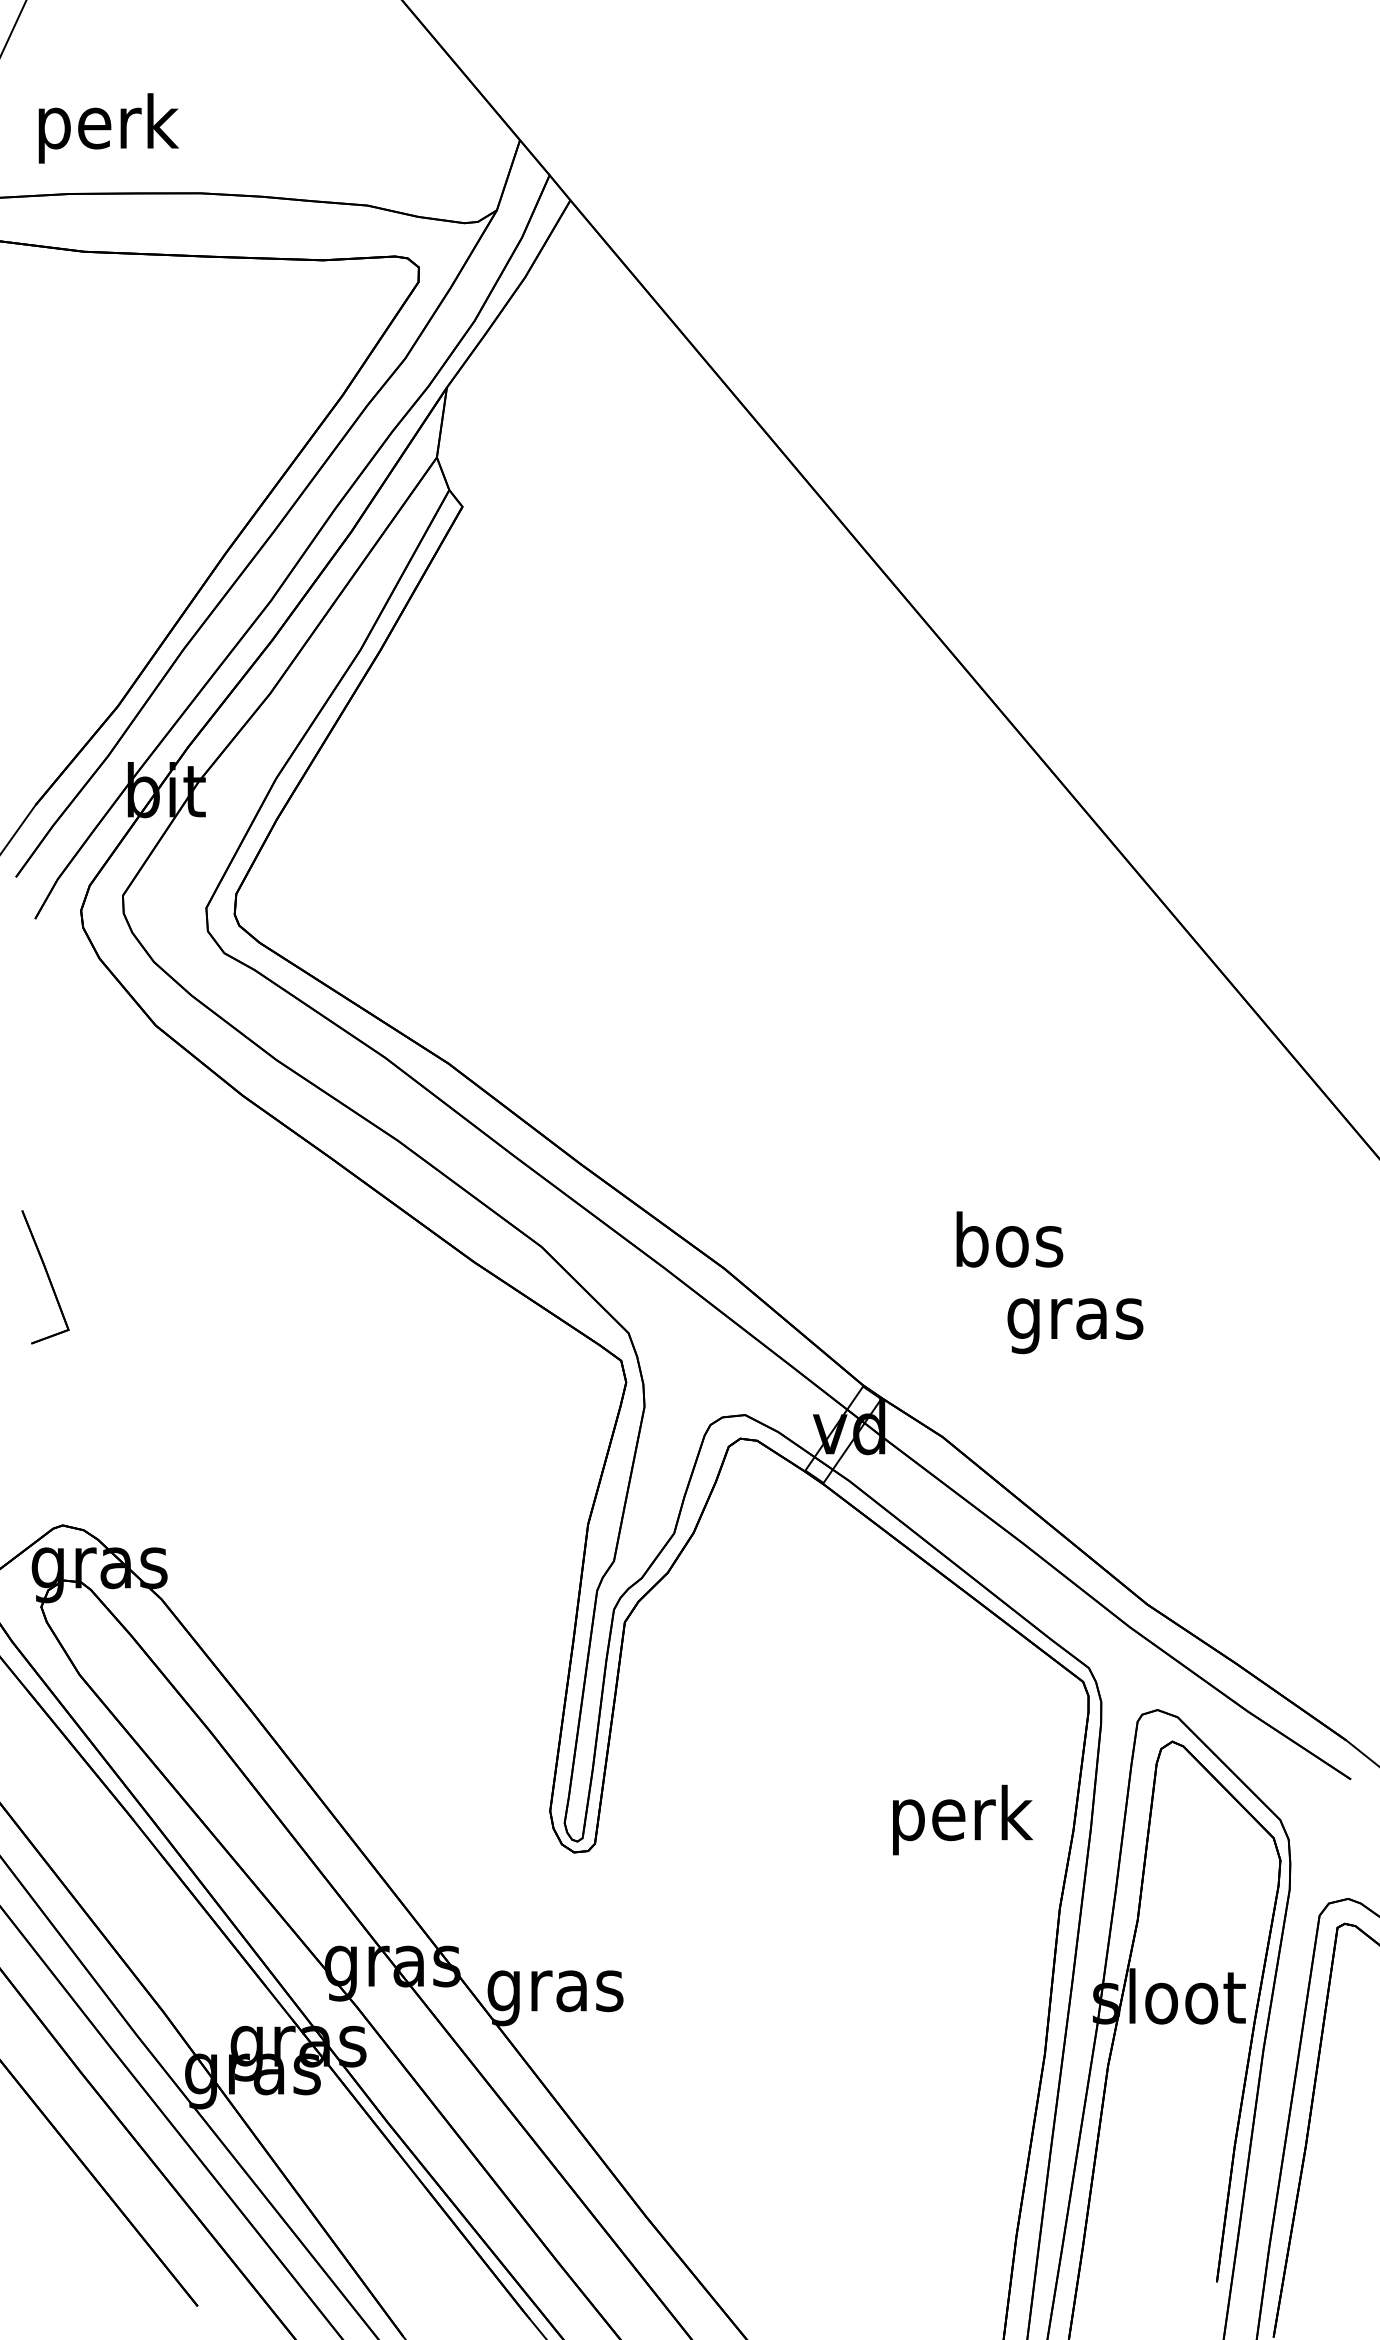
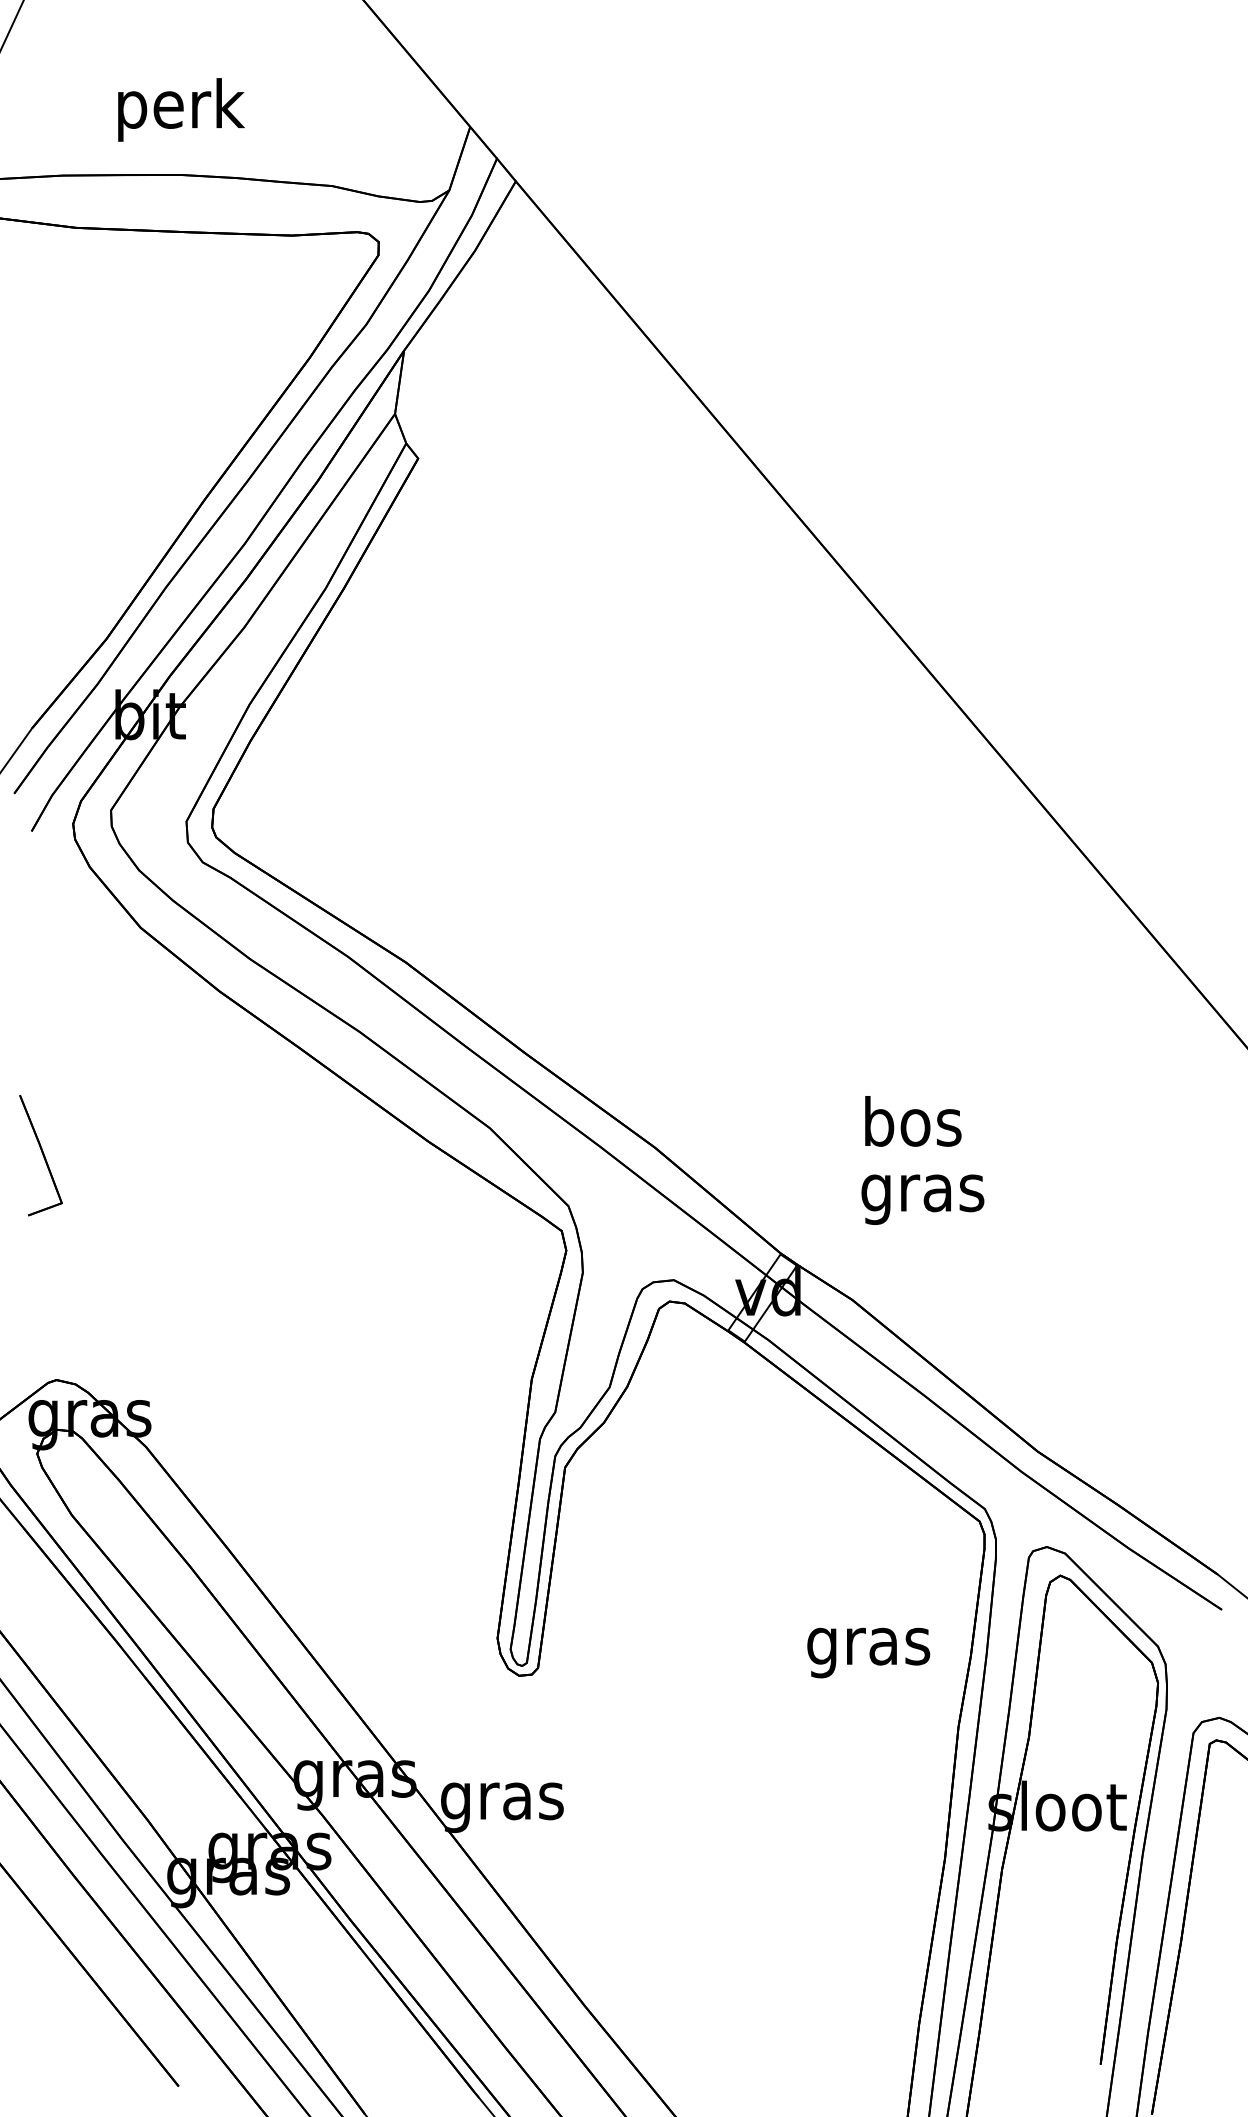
text: (108, 128) -> (181, 110), moved
text: (1075, 1326) -> (922, 1200), moved
text: (962, 1819) -> (870, 1646), perk -> gras

